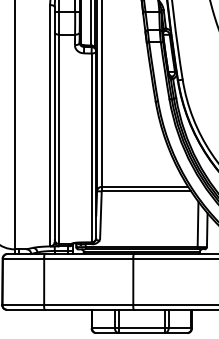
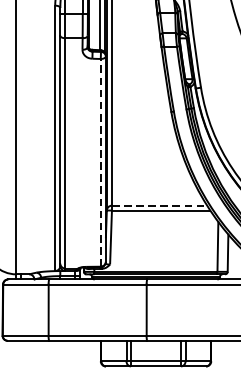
line: (91, 147) -> (100, 162), solid -> dashed
line: (145, 186) -> (160, 205), solid -> dashed

